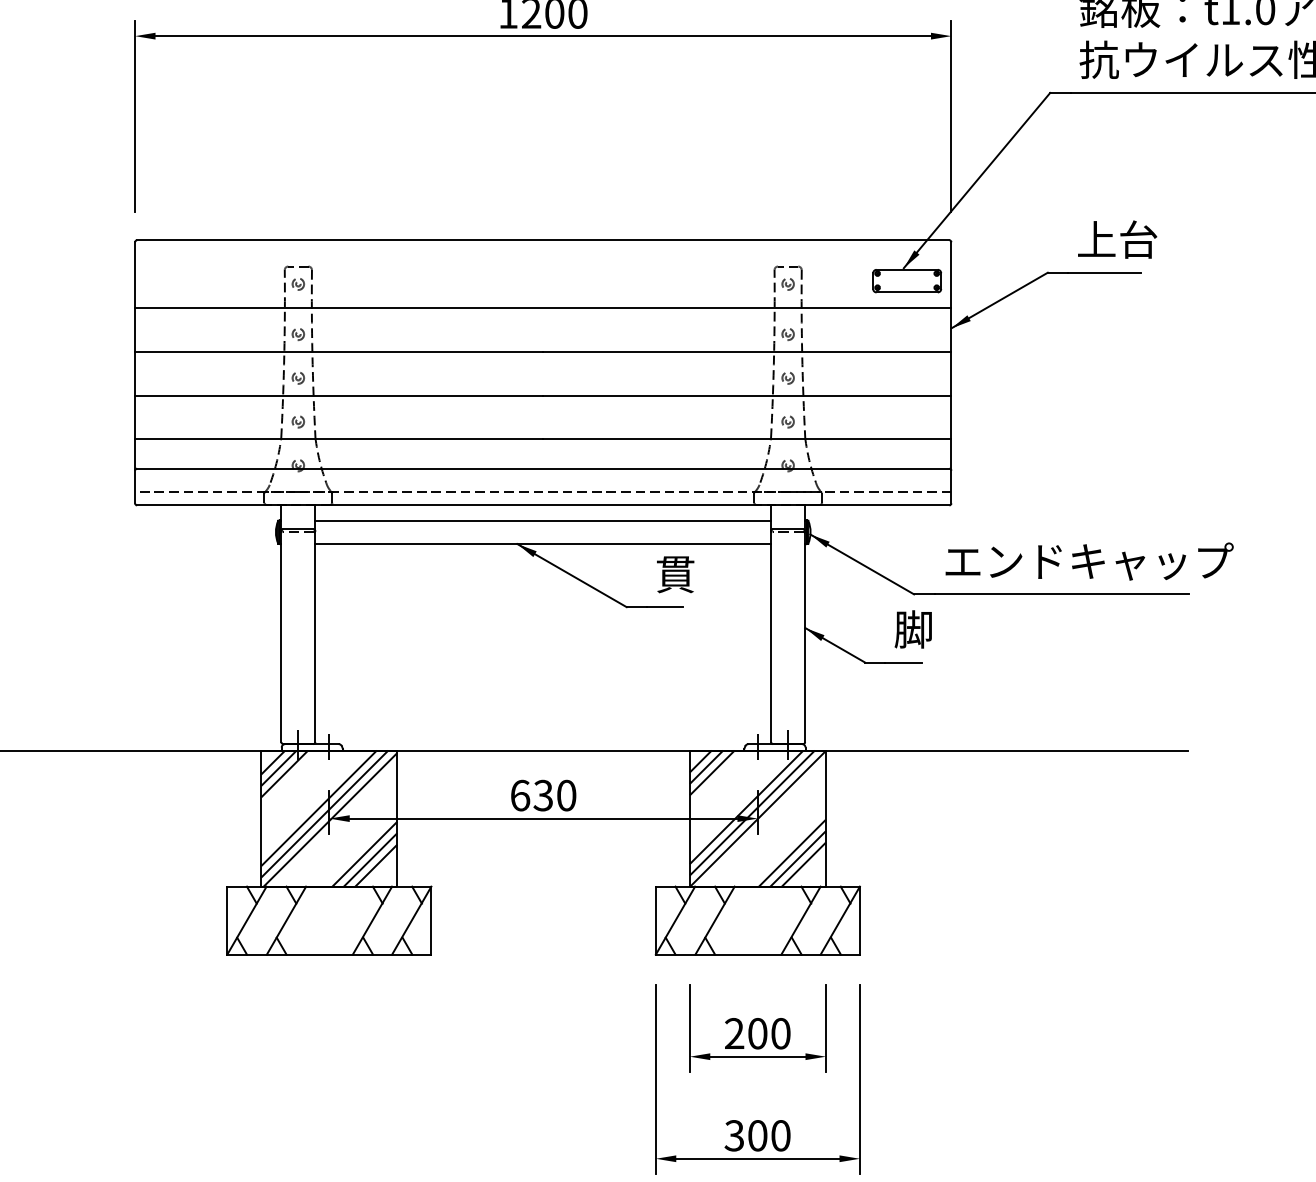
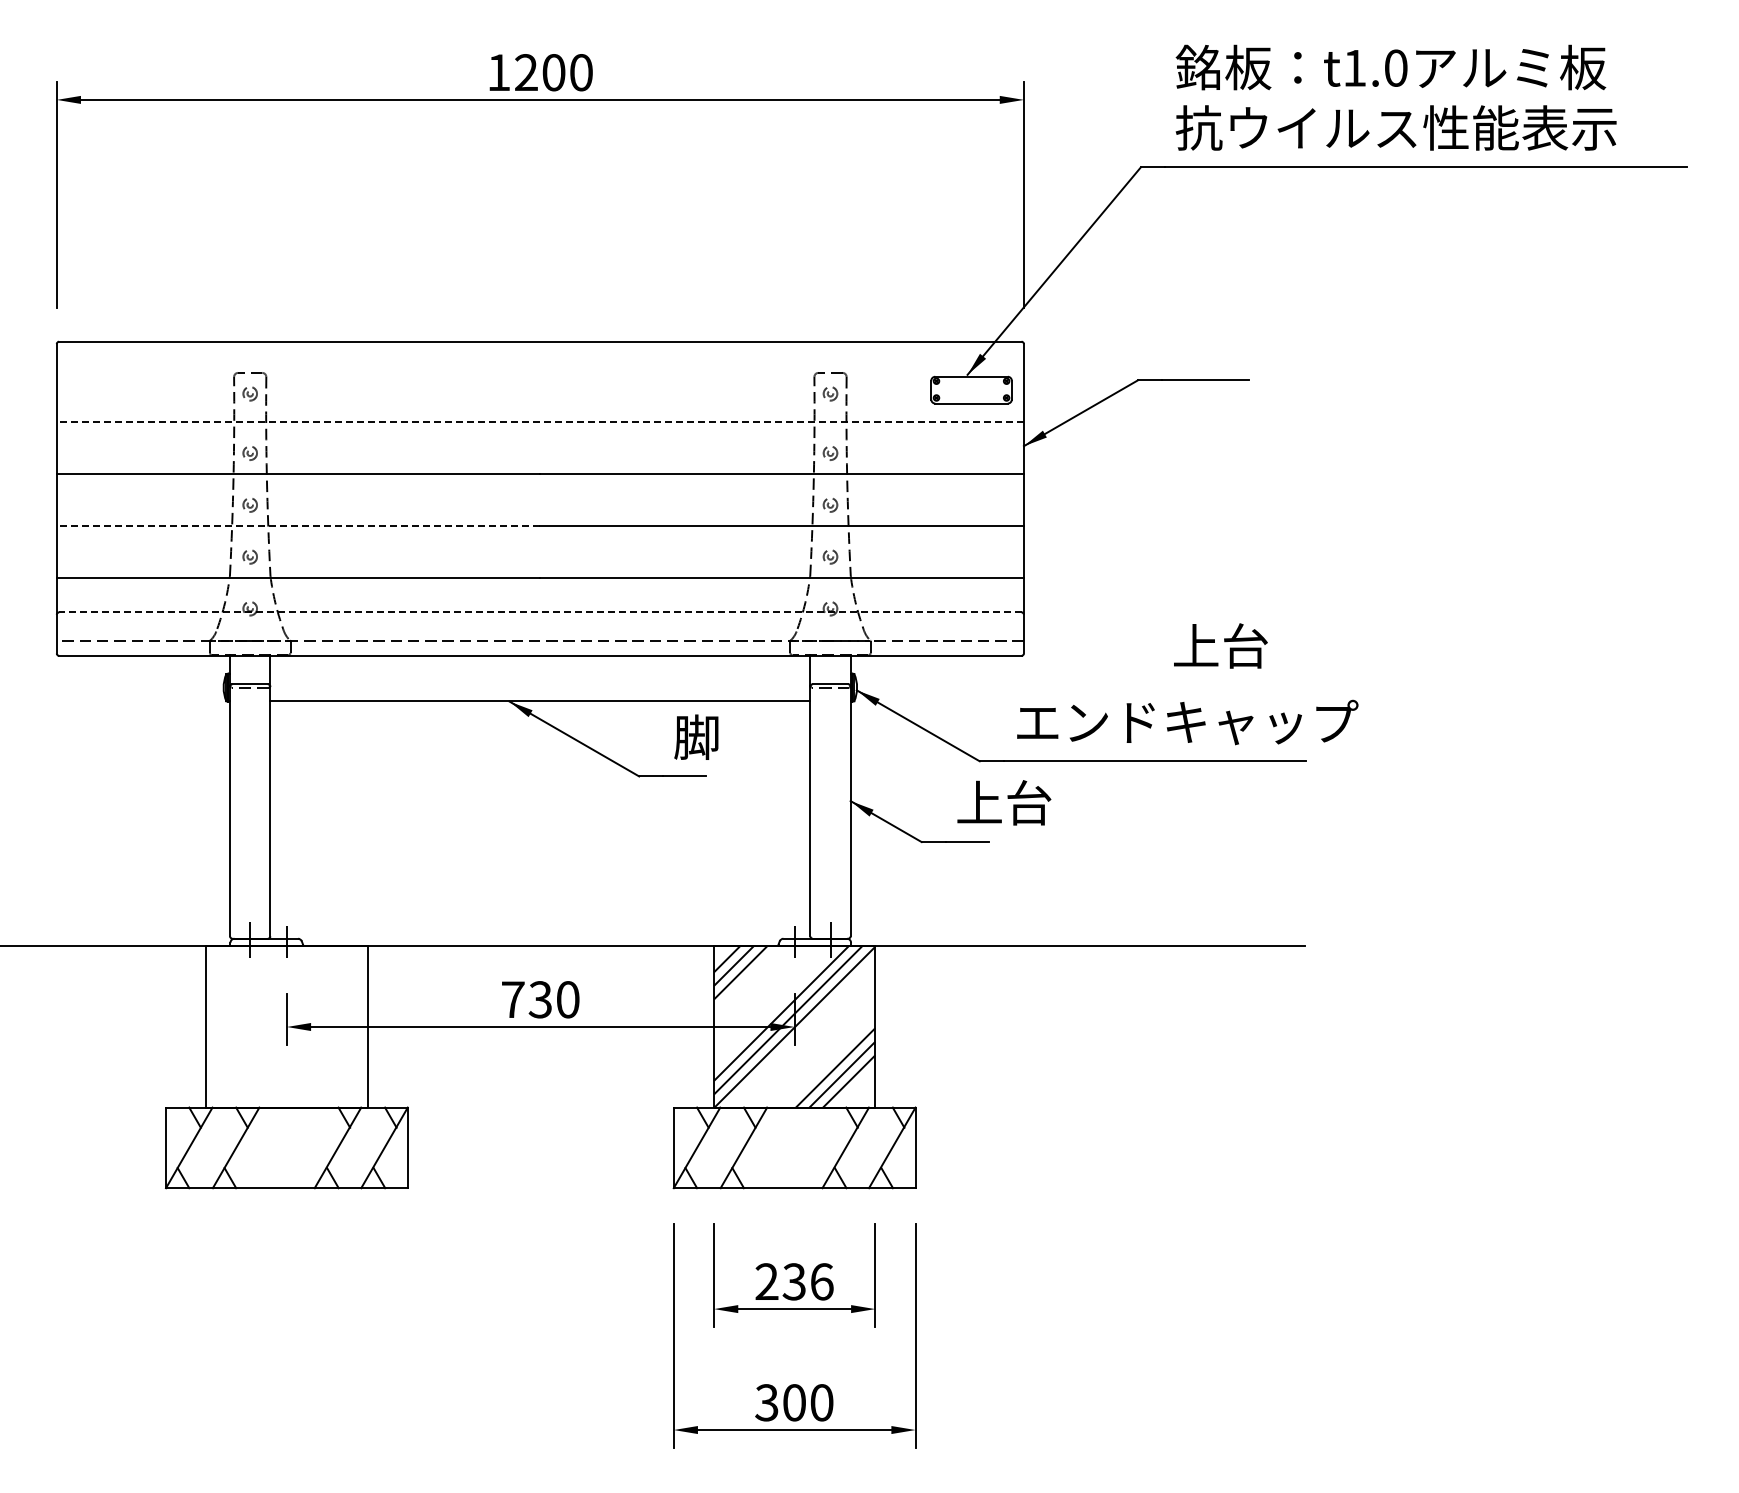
text: (1117, 239) -> (1220, 645), moved
line: (543, 308) -> (540, 422), solid -> dashed
line: (339, 395) -> (298, 525), solid -> dashed
line: (542, 468) -> (539, 612), solid -> dashed
line: (543, 520) -> (540, 673), removed
text: (675, 573) -> (696, 736), 貫 -> 脚
text: (934, 629) -> (1003, 802), 脚 -> 上台
text: (520, 795) -> (513, 999), 630 -> 730
hatch: (329, 818) -> (286, 1026), removed
text: (768, 1033) -> (807, 1281), 200 -> 236

